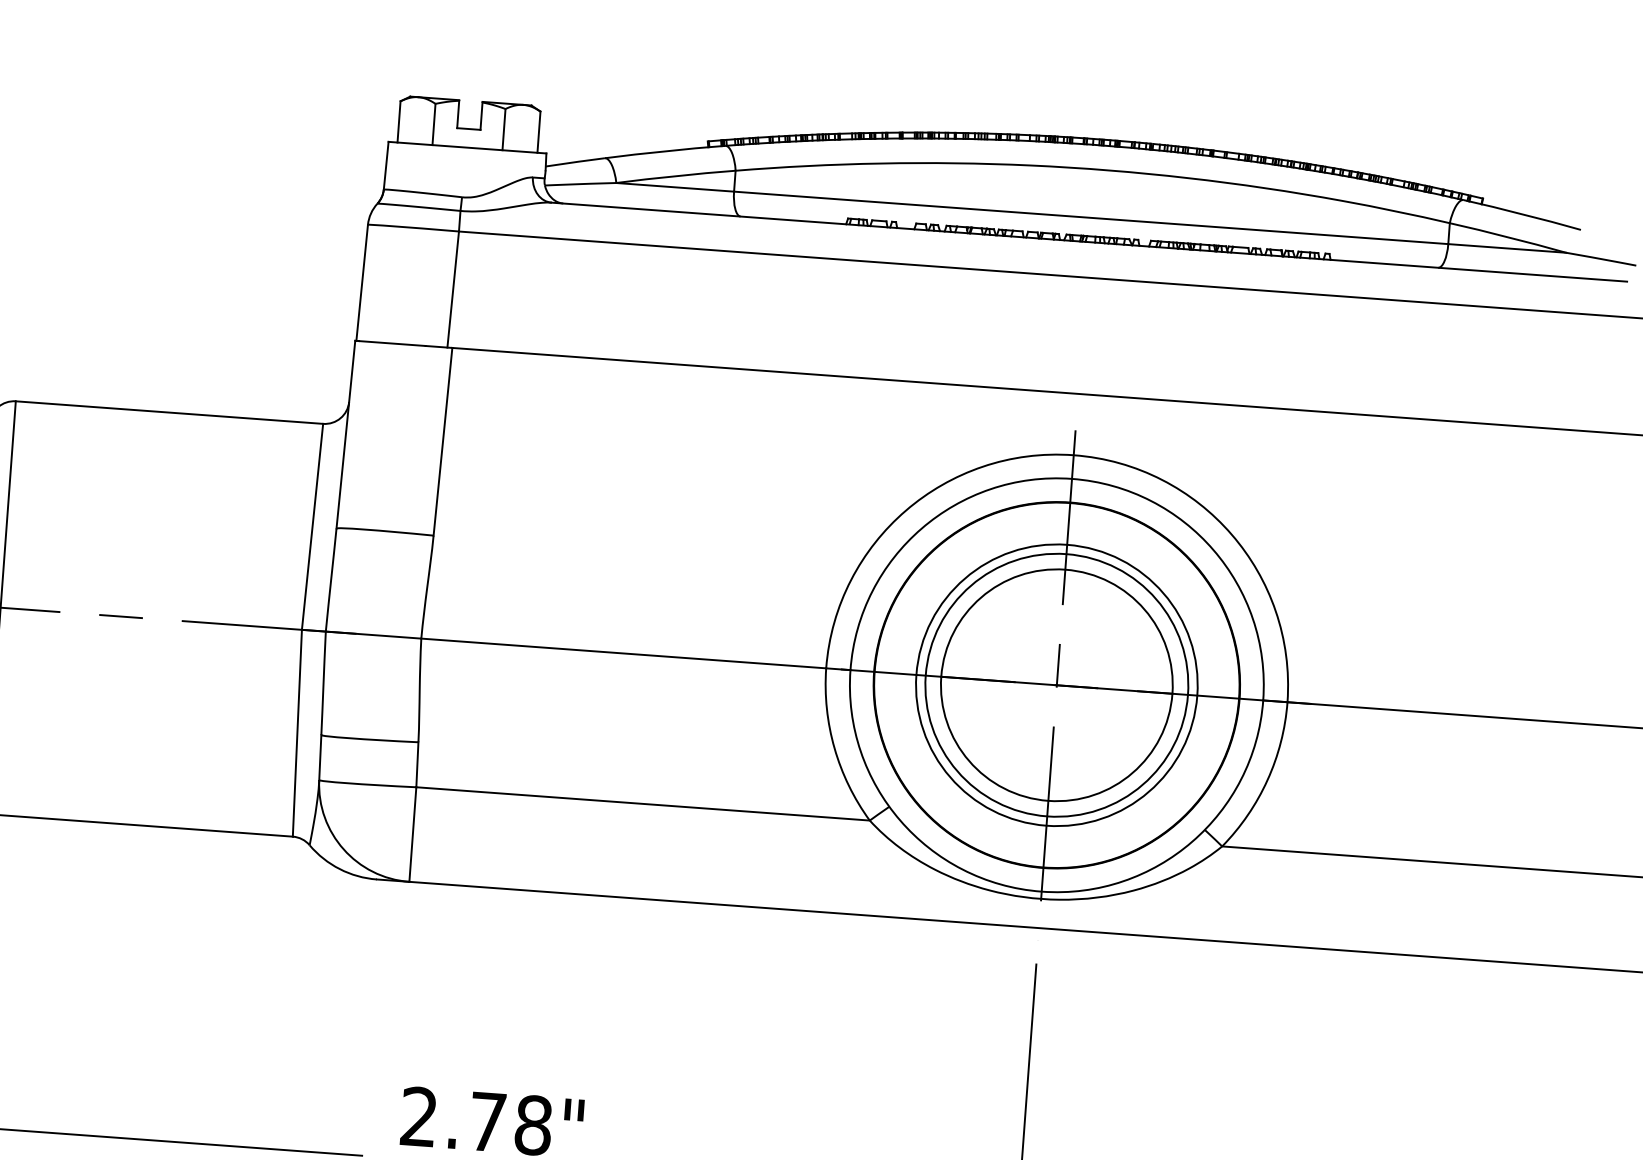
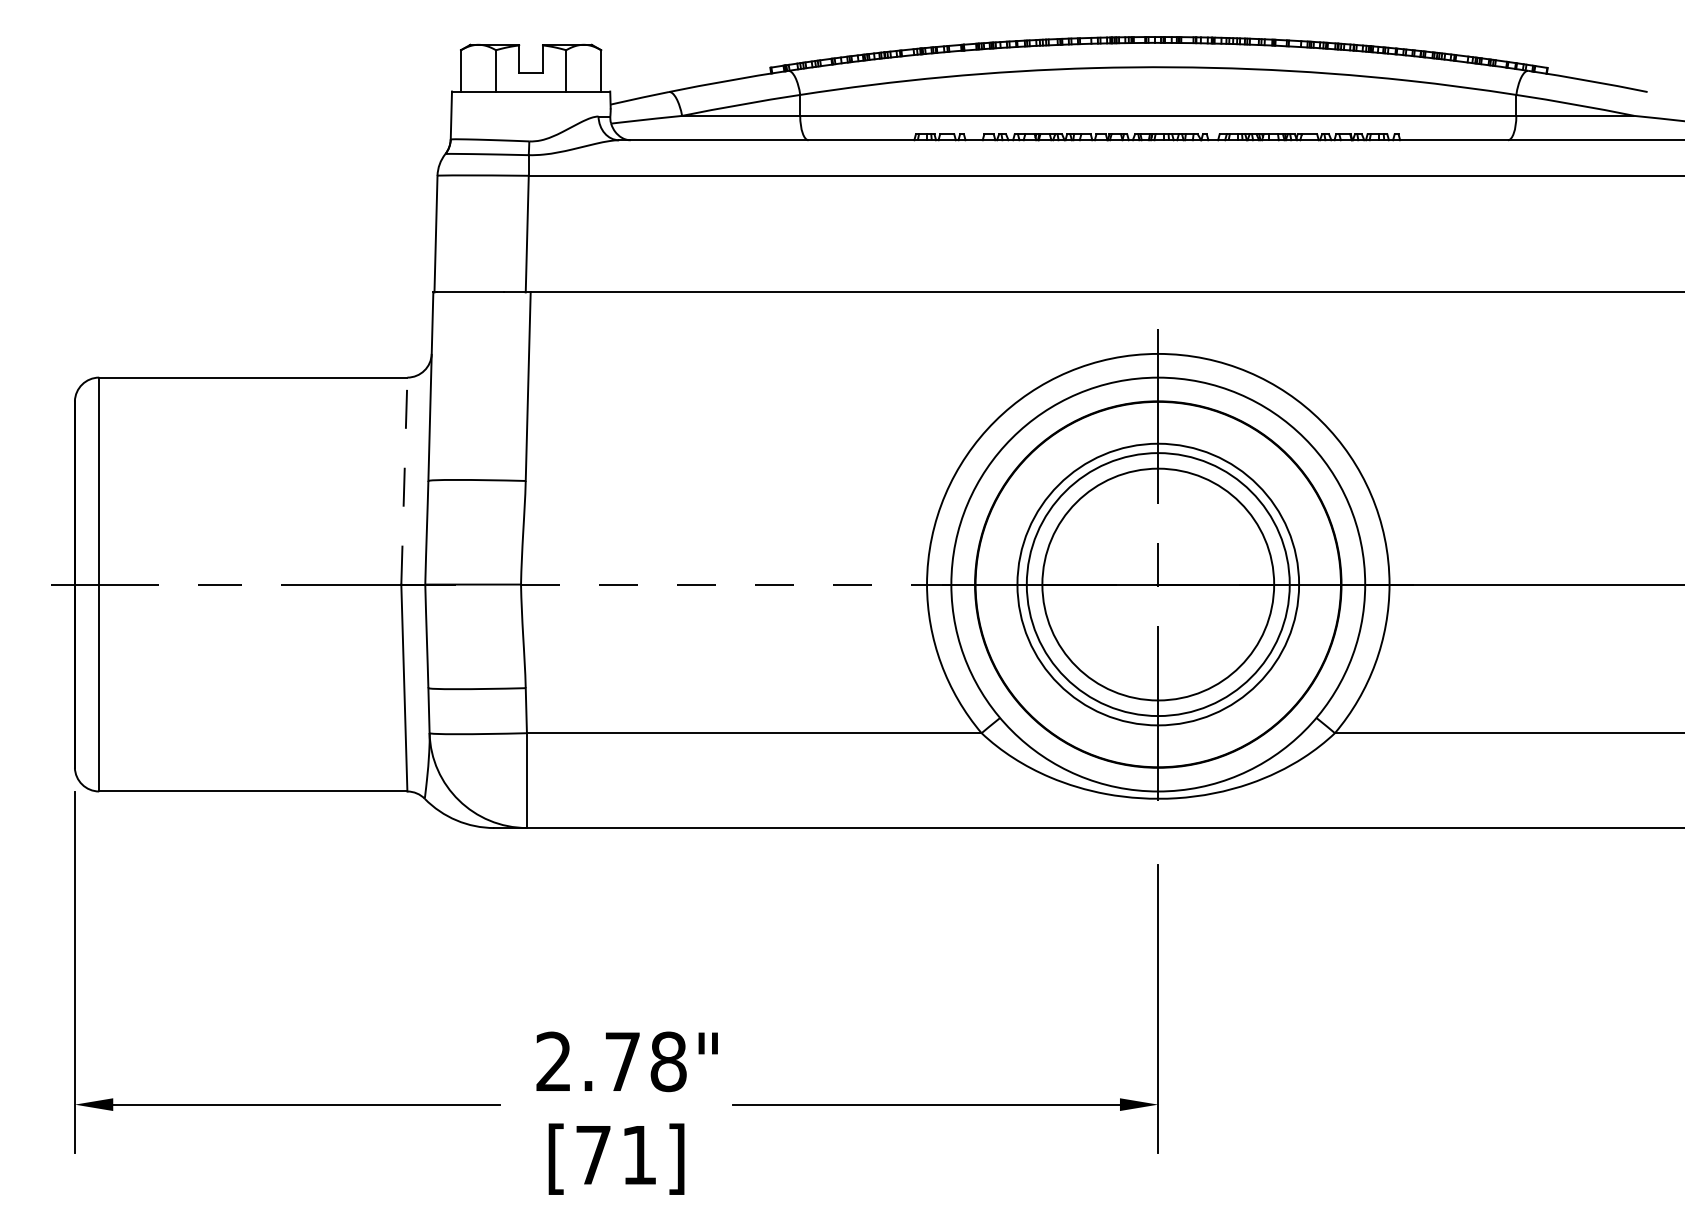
line: (312, 527) -> (404, 481), solid -> dashed
line: (624, 653) -> (724, 584), solid -> dashed

